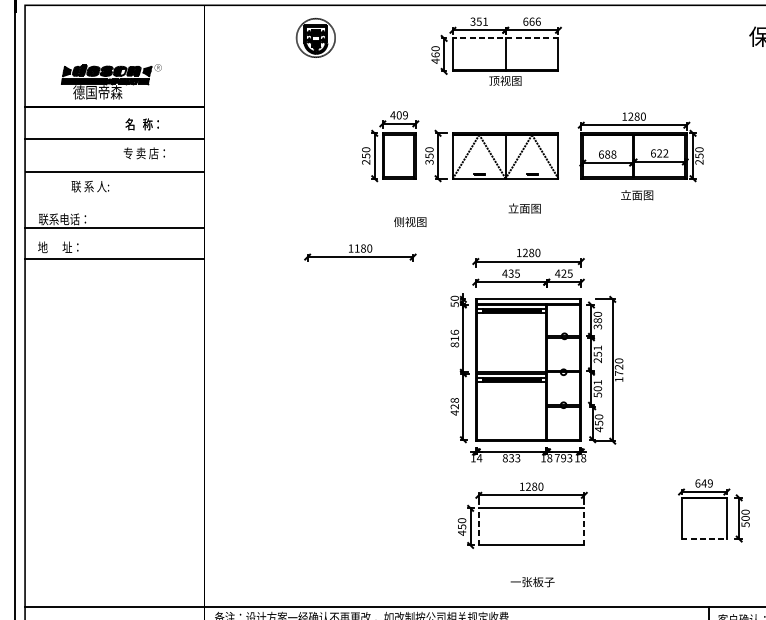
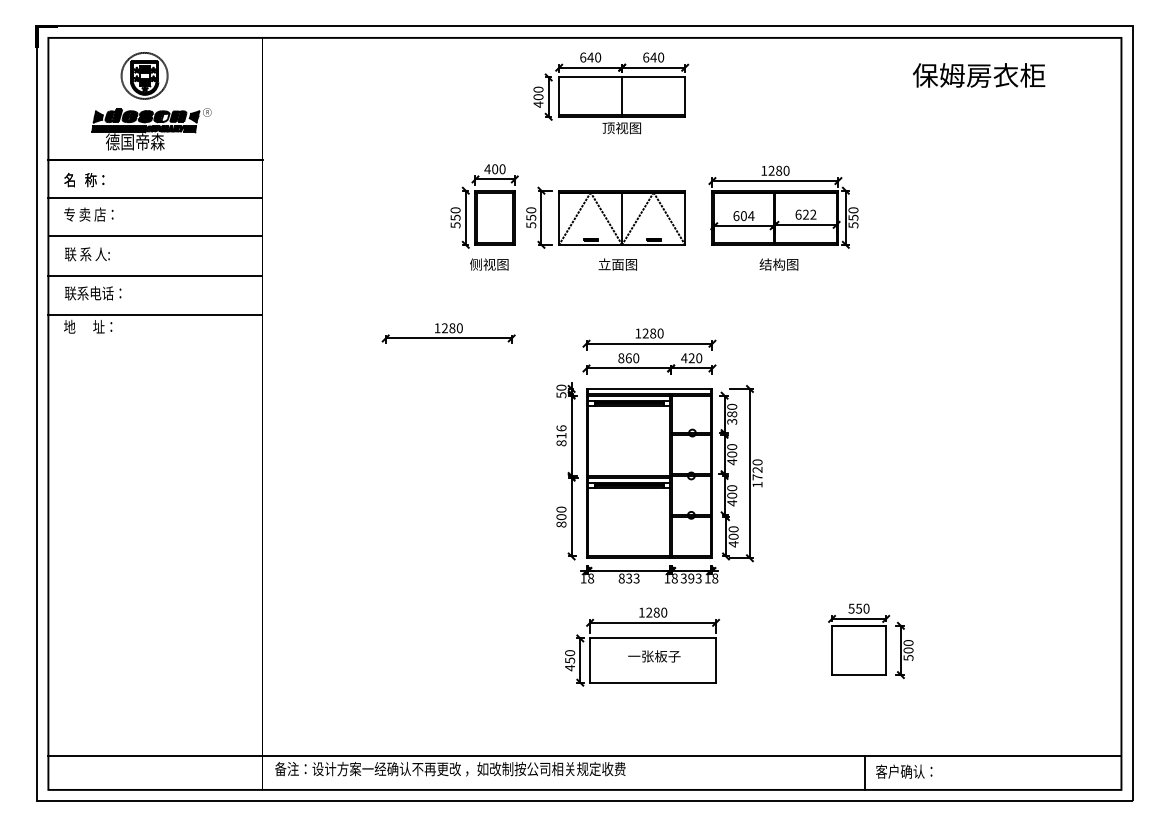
text: (479, 21) -> (590, 57), 351 -> 640
text: (535, 21) -> (657, 57), 666 -> 640
part: (315, 37) -> (144, 75), moved
line: (505, 38) -> (622, 77), dashed -> solid
text: (435, 55) -> (538, 97), 460 -> 400
text: (405, 115) -> (502, 169), 409 -> 400
text: (142, 123) -> (84, 179), moved
text: (144, 153) -> (88, 214), moved
text: (610, 154) -> (747, 216), 688 -> 604
text: (428, 161) -> (530, 224), 350 -> 550
text: (366, 162) -> (455, 225), 250 -> 550
text: (699, 162) -> (853, 225), 250 -> 550
text: (90, 186) -> (87, 254), moved
text: (631, 195) -> (772, 264), 立面图 -> 结构图
text: (524, 208) -> (617, 264), moved
text: (410, 221) -> (489, 264), moved
line: (114, 227) -> (155, 275), moved
text: (356, 248) -> (444, 328), 1180 -> 1280
line: (114, 258) -> (155, 315), moved
text: (510, 273) -> (628, 358), 435 -> 860
text: (570, 273) -> (699, 358), 425 -> 420
text: (598, 354) -> (732, 454), 251 -> 400
text: (598, 388) -> (732, 495), 501 -> 400
text: (454, 406) -> (561, 516), 428 -> 800
text: (598, 422) -> (733, 536), 450 -> 400
text: (479, 458) -> (590, 578), 14 -> 18
text: (557, 458) -> (683, 578), 793 -> 393
text: (703, 483) -> (858, 608), 649 -> 550
line: (479, 526) -> (590, 660), dashed -> solid
line: (584, 526) -> (716, 660), dashed -> solid
line: (704, 539) -> (859, 675), dashed -> solid
text: (532, 582) -> (654, 656), moved

